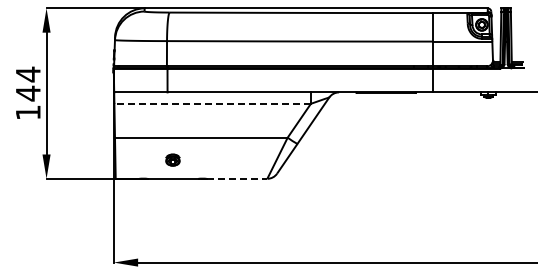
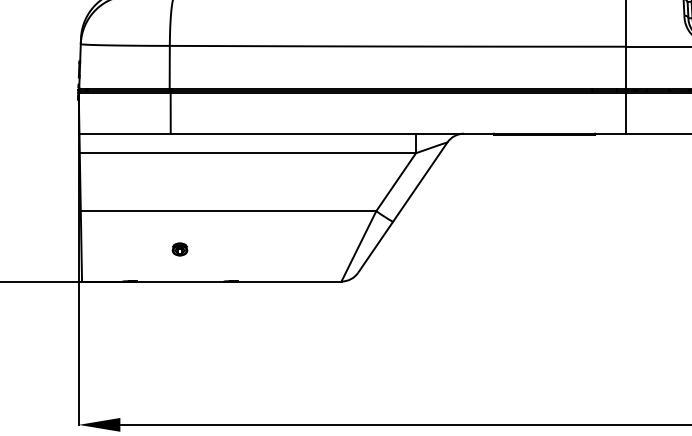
line: (212, 103) -> (247, 152), dashed -> solid
part: (172, 159) -> (179, 248), size x0.62
line: (237, 178) -> (290, 280), dashed -> solid

